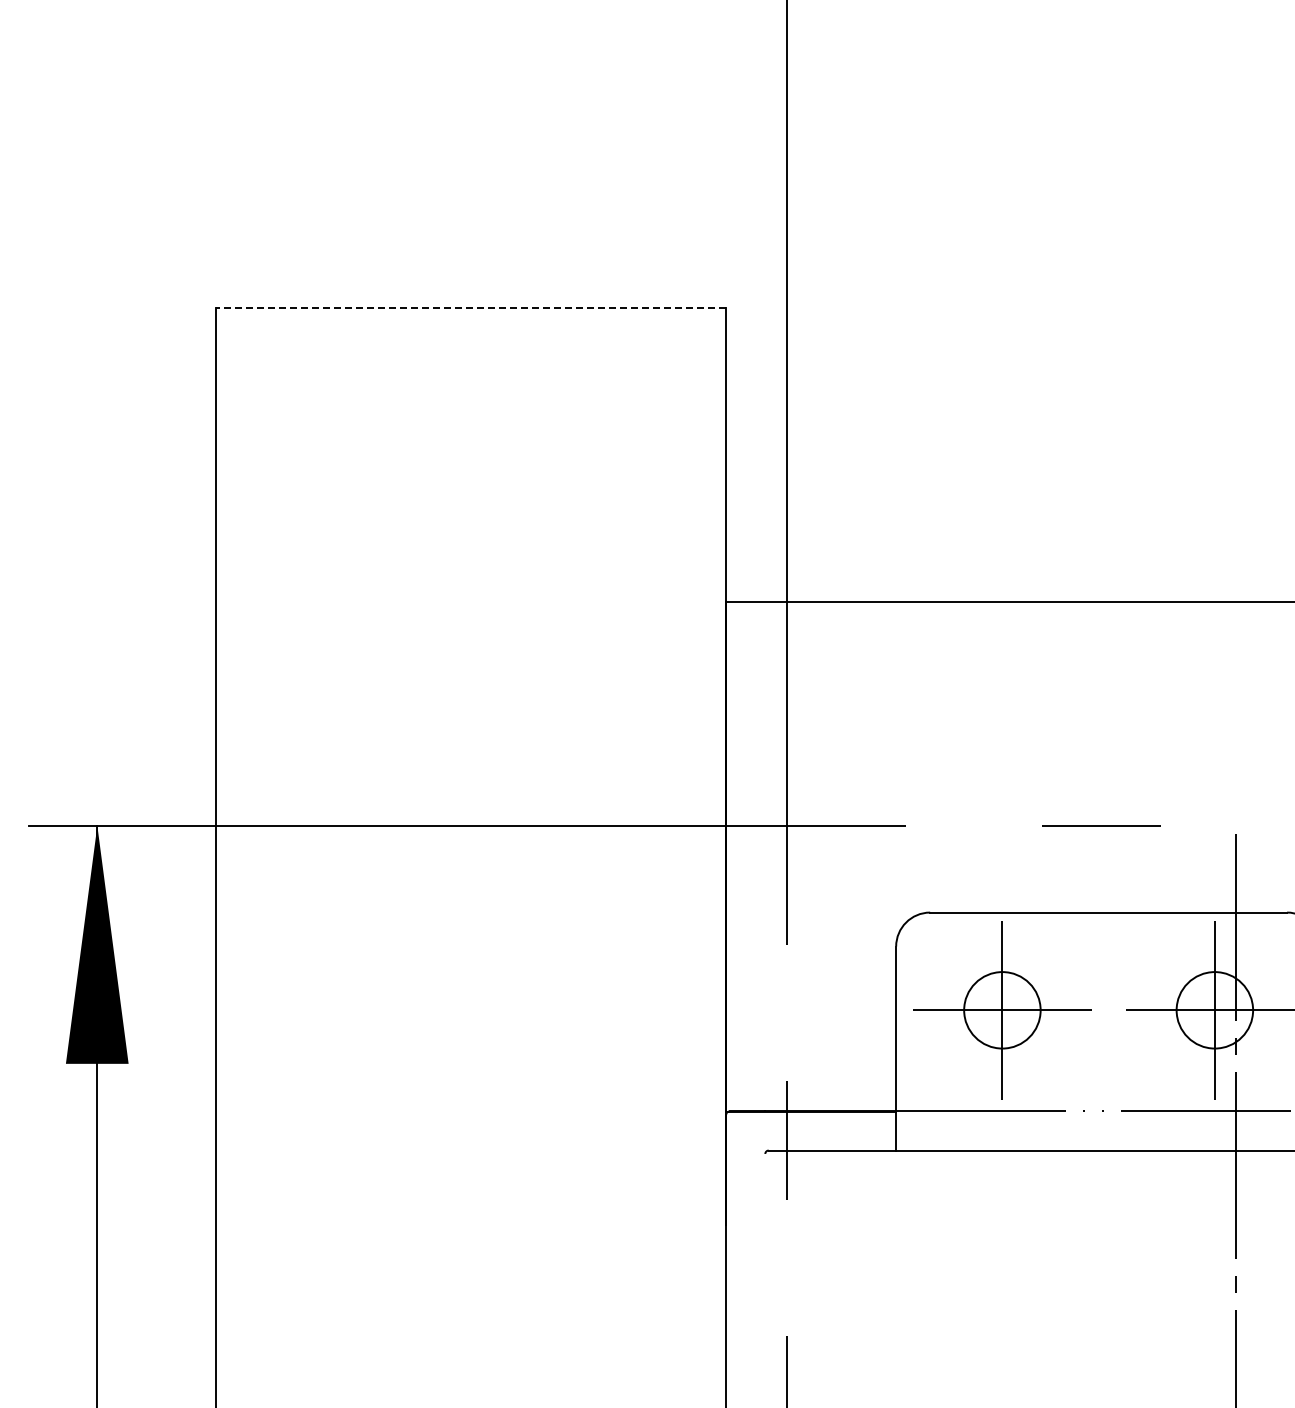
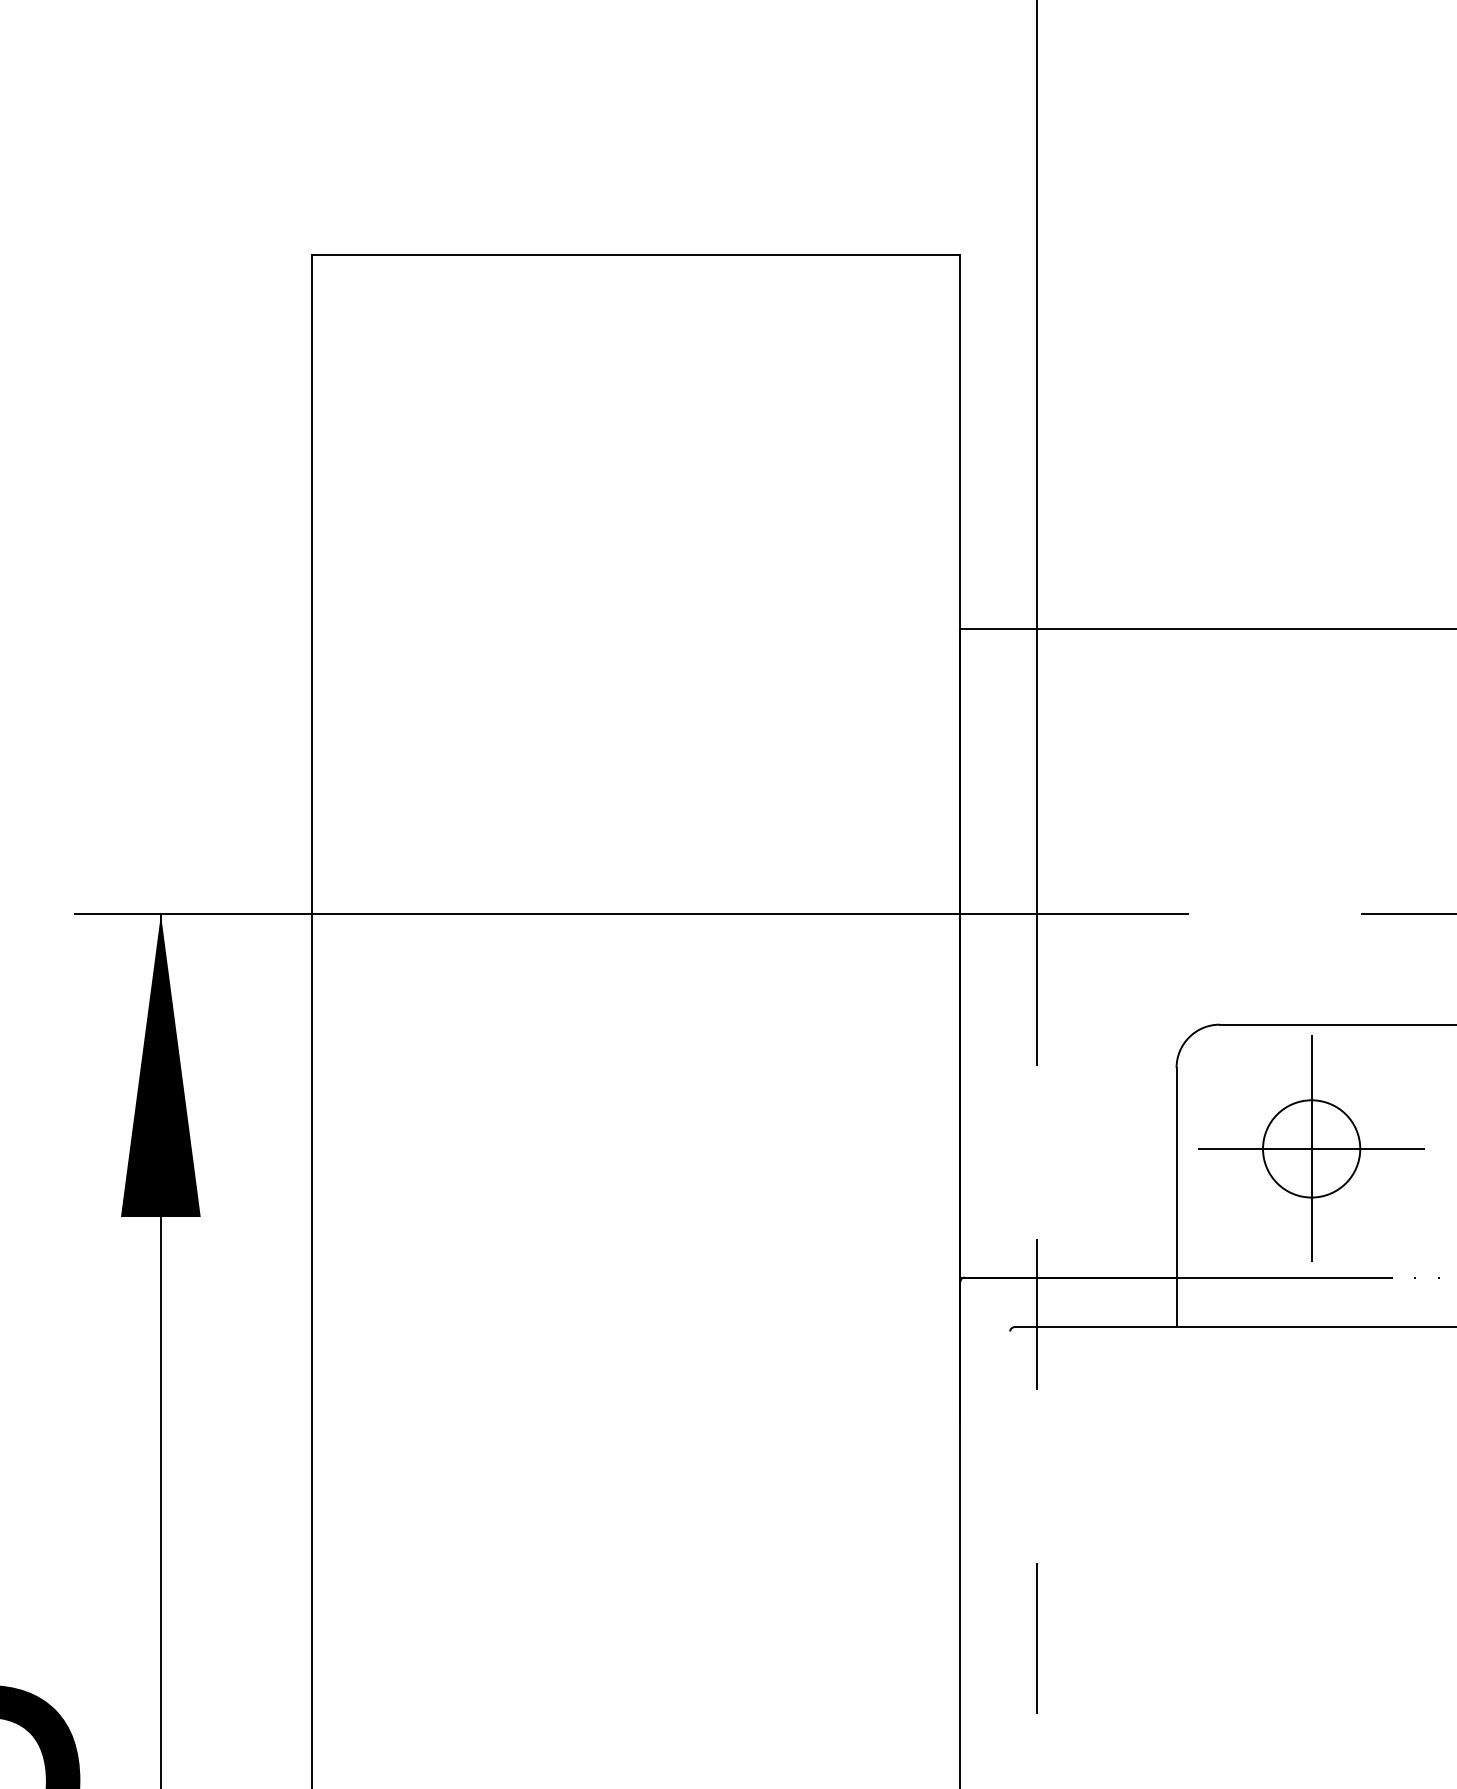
line: (471, 307) -> (636, 255), dashed -> solid

